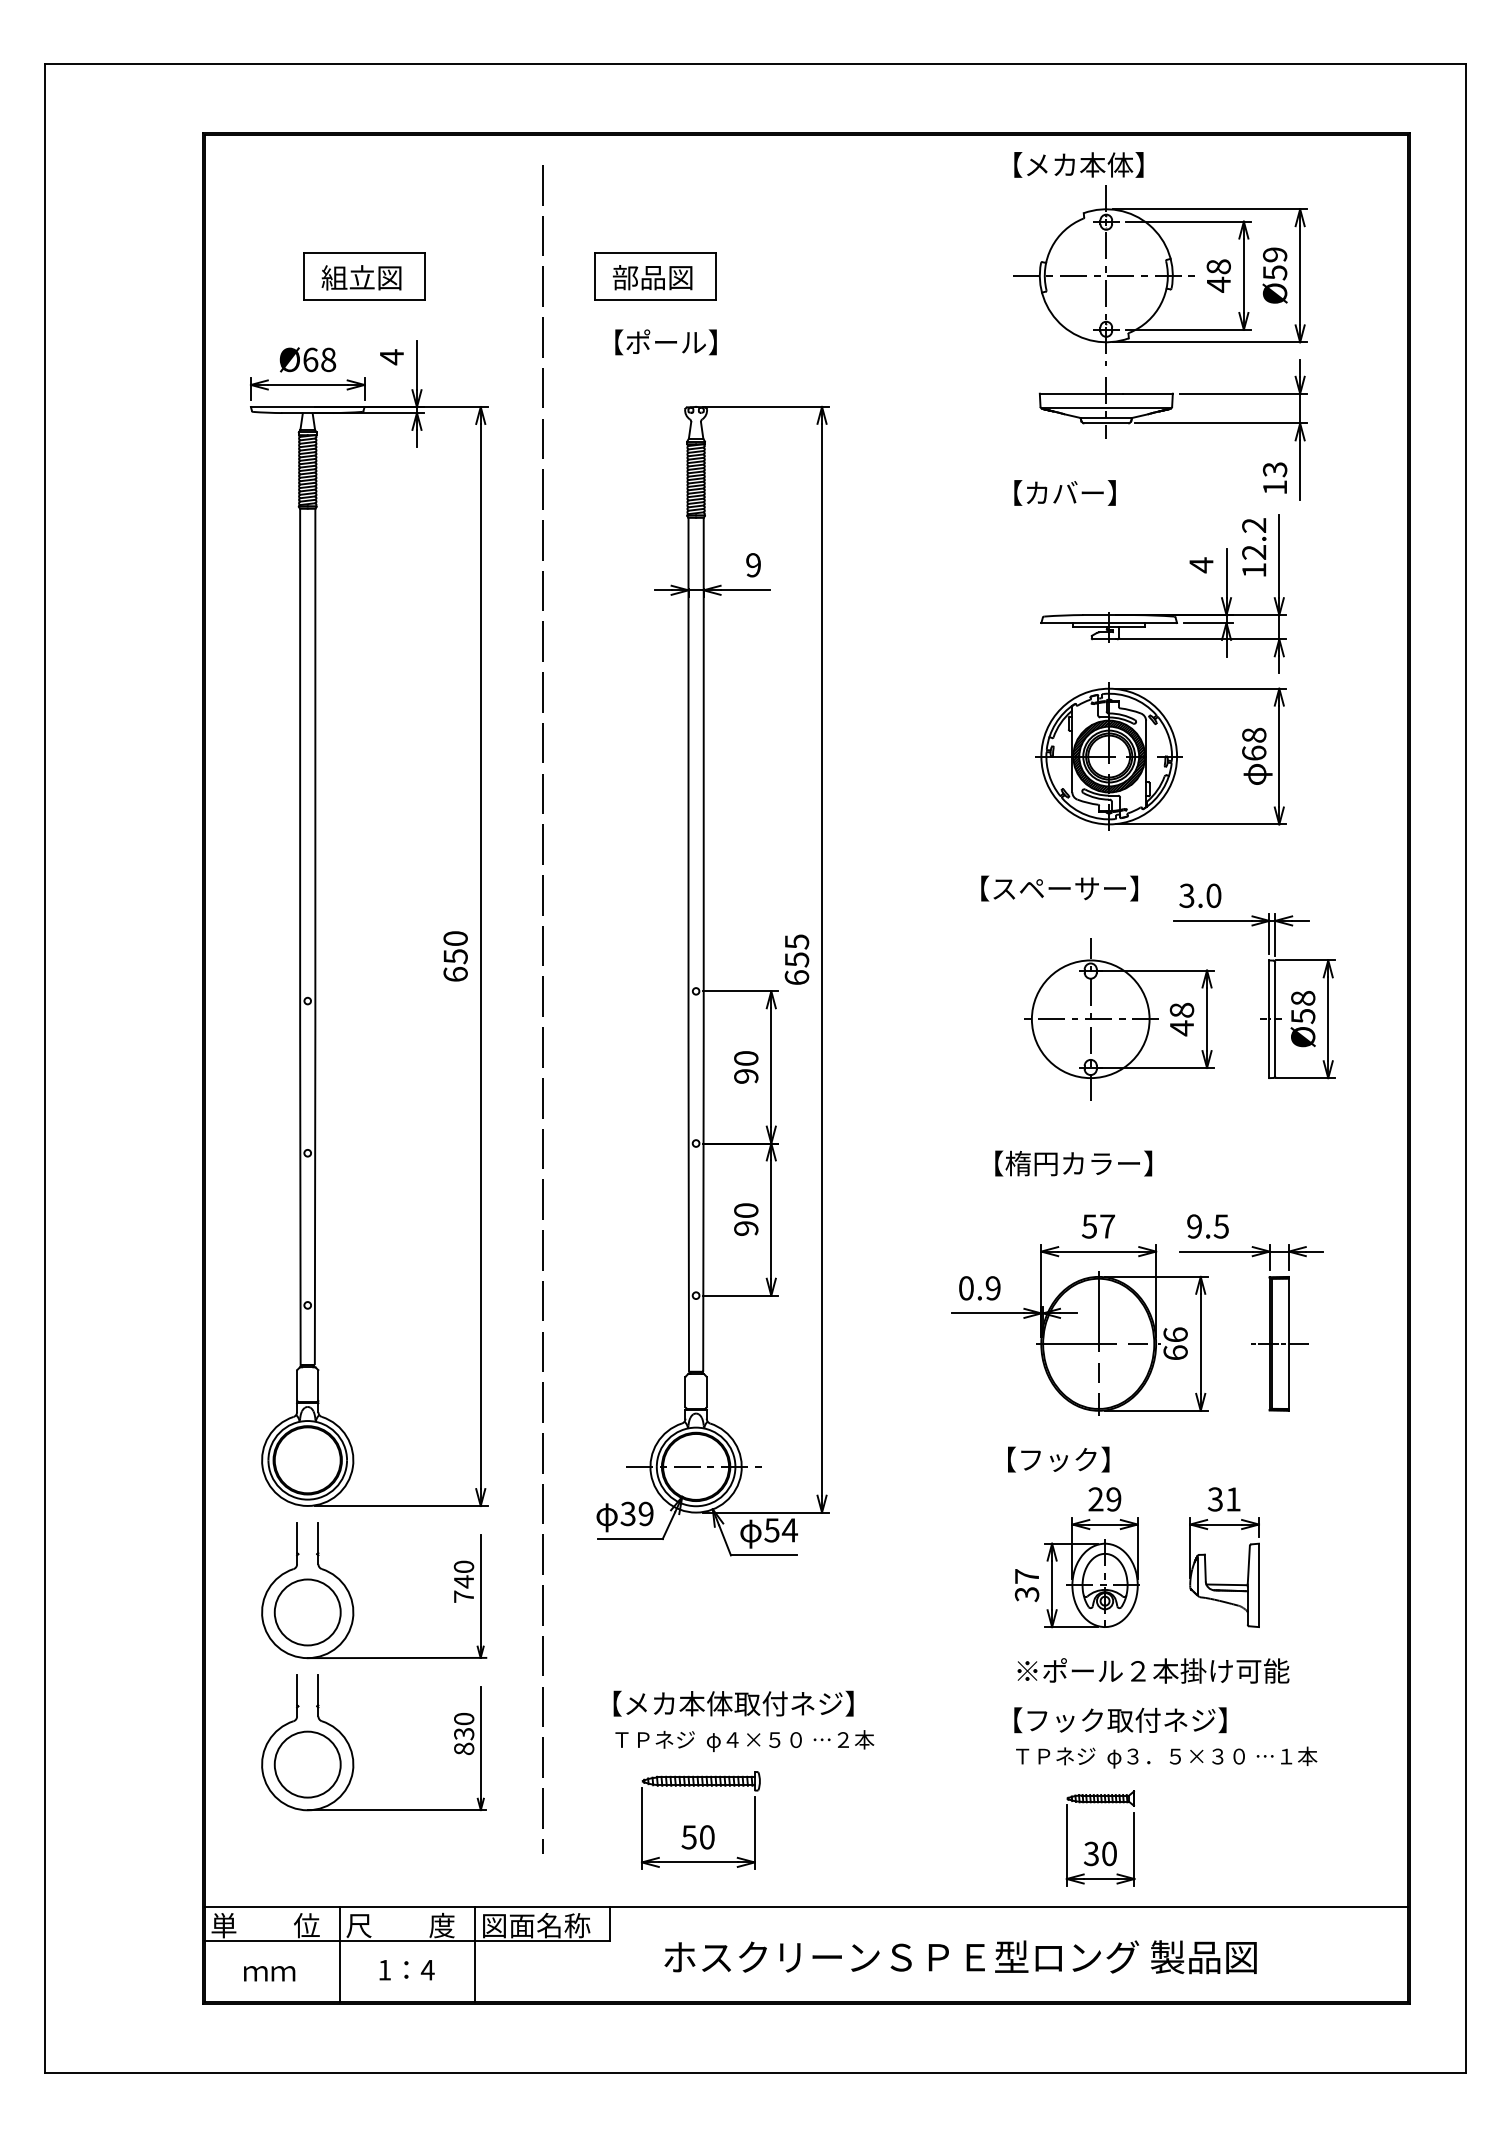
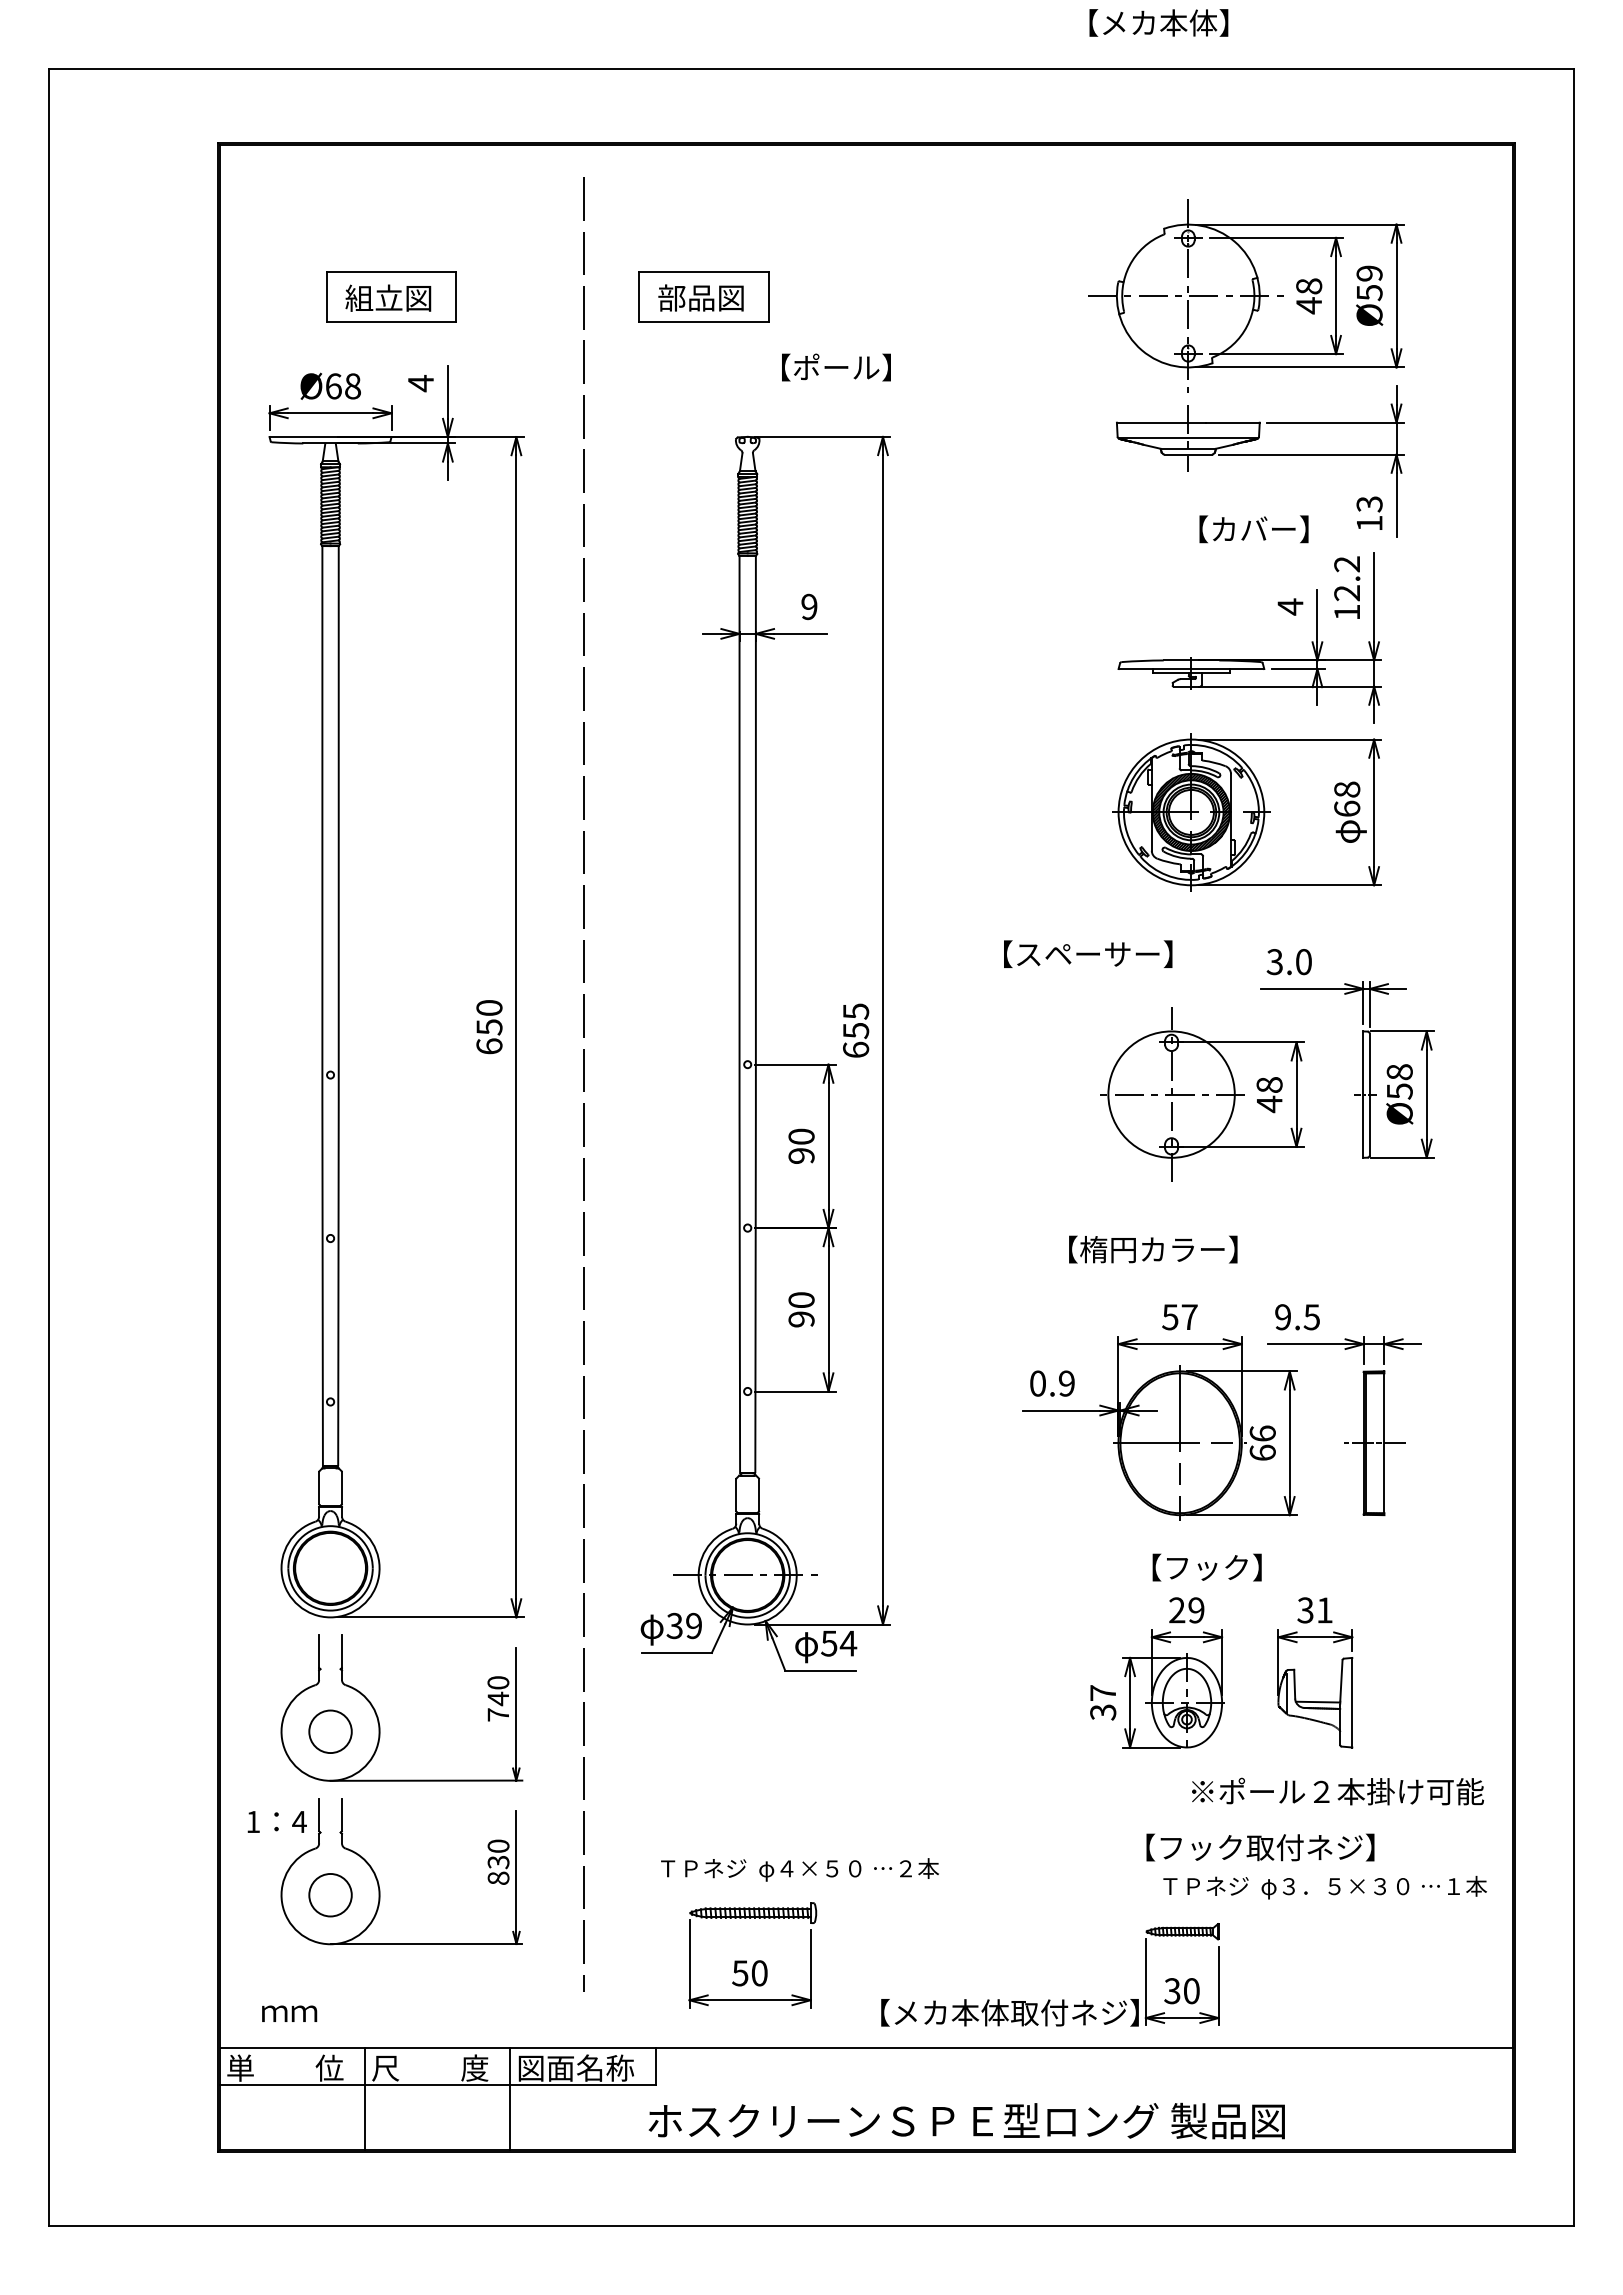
text: (1078, 164) -> (1158, 22), moved
text: (666, 342) -> (836, 367), moved
text: (1064, 493) -> (1253, 529), moved
text: (1059, 887) -> (1088, 953), moved
text: (1058, 1459) -> (1206, 1567), moved
circle: (307, 1612) -> (330, 1731), size x0.6
text: (1153, 1670) -> (1337, 1791), moved
text: (733, 1703) -> (1009, 2012), moved
text: (1120, 1720) -> (1260, 1847), moved
text: (1166, 1757) -> (1324, 1887), moved
circle: (307, 1763) -> (330, 1894), size x0.6
text: (960, 1956) -> (966, 2120), moved
text: (406, 1969) -> (276, 1821), moved
text: (269, 1973) -> (289, 2013), moved

